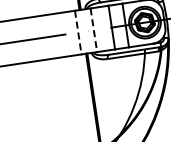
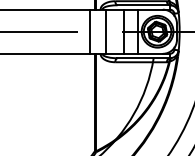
line: (93, 31) -> (105, 32), dashed -> solid
line: (78, 33) -> (90, 32), dashed -> solid

